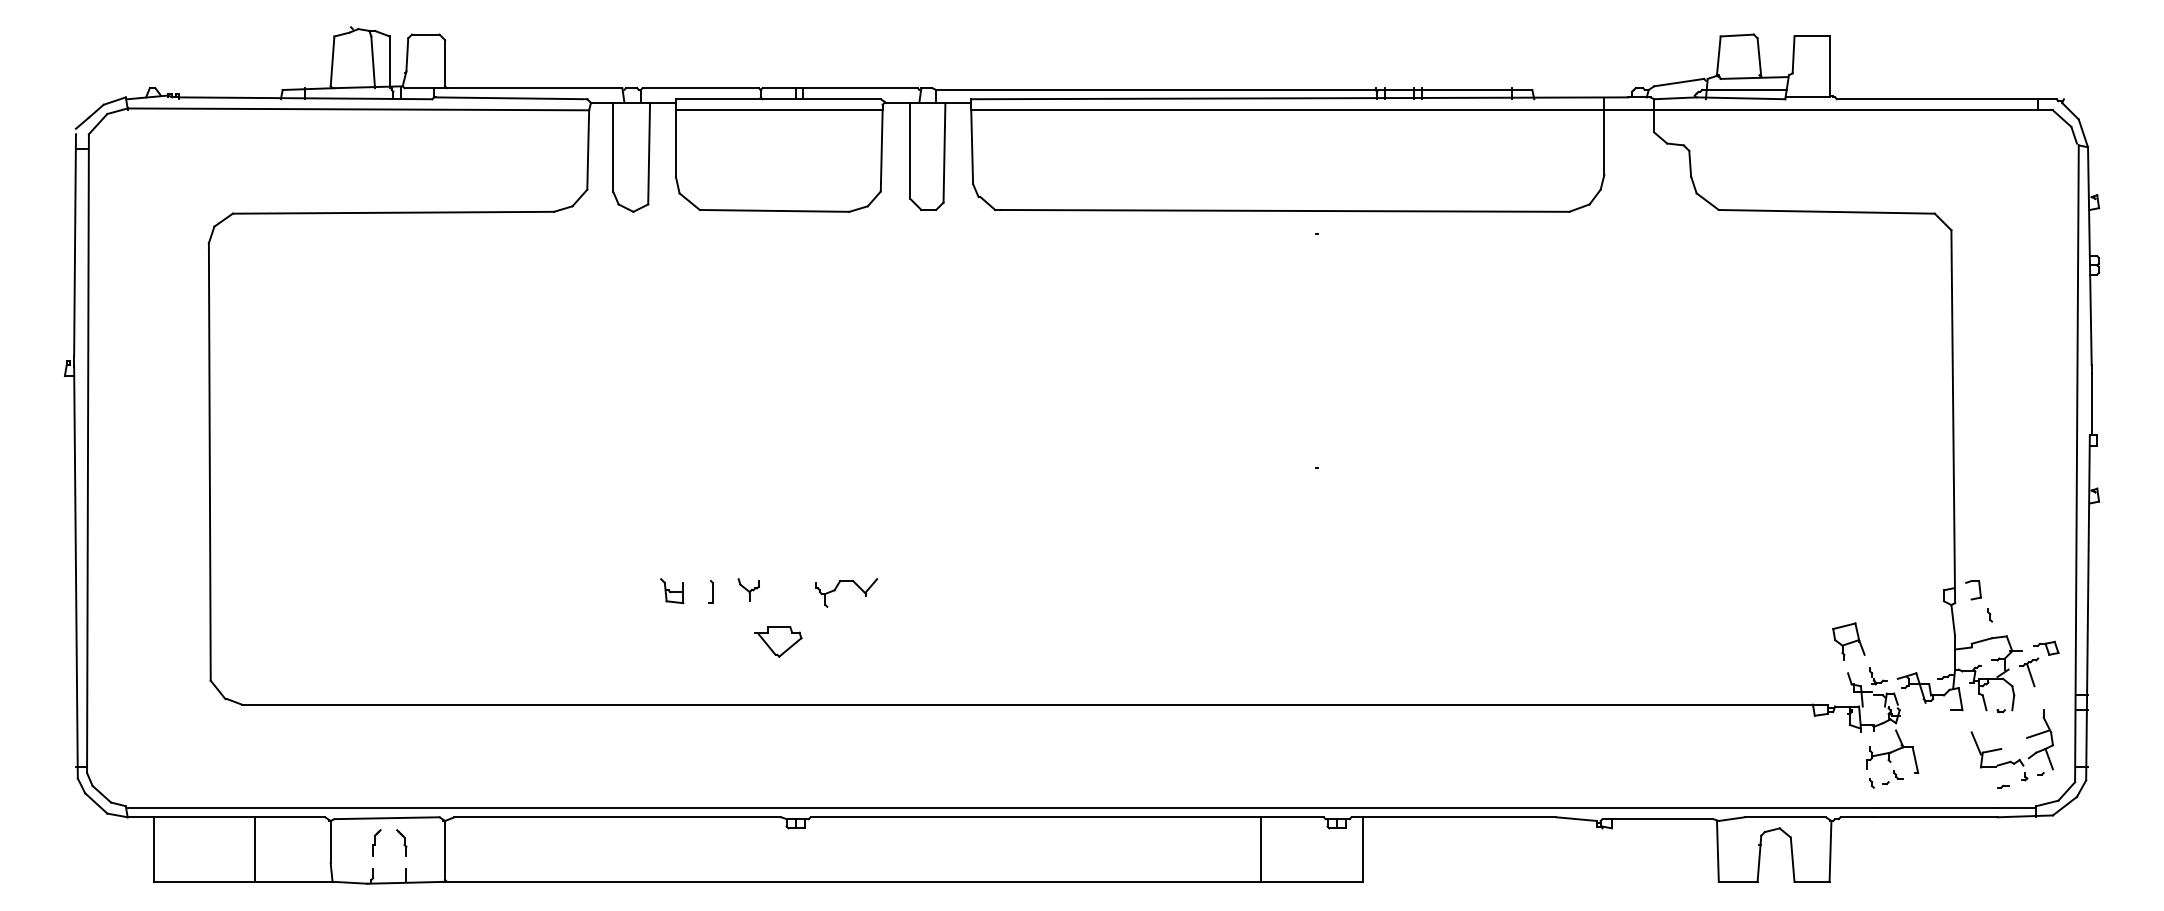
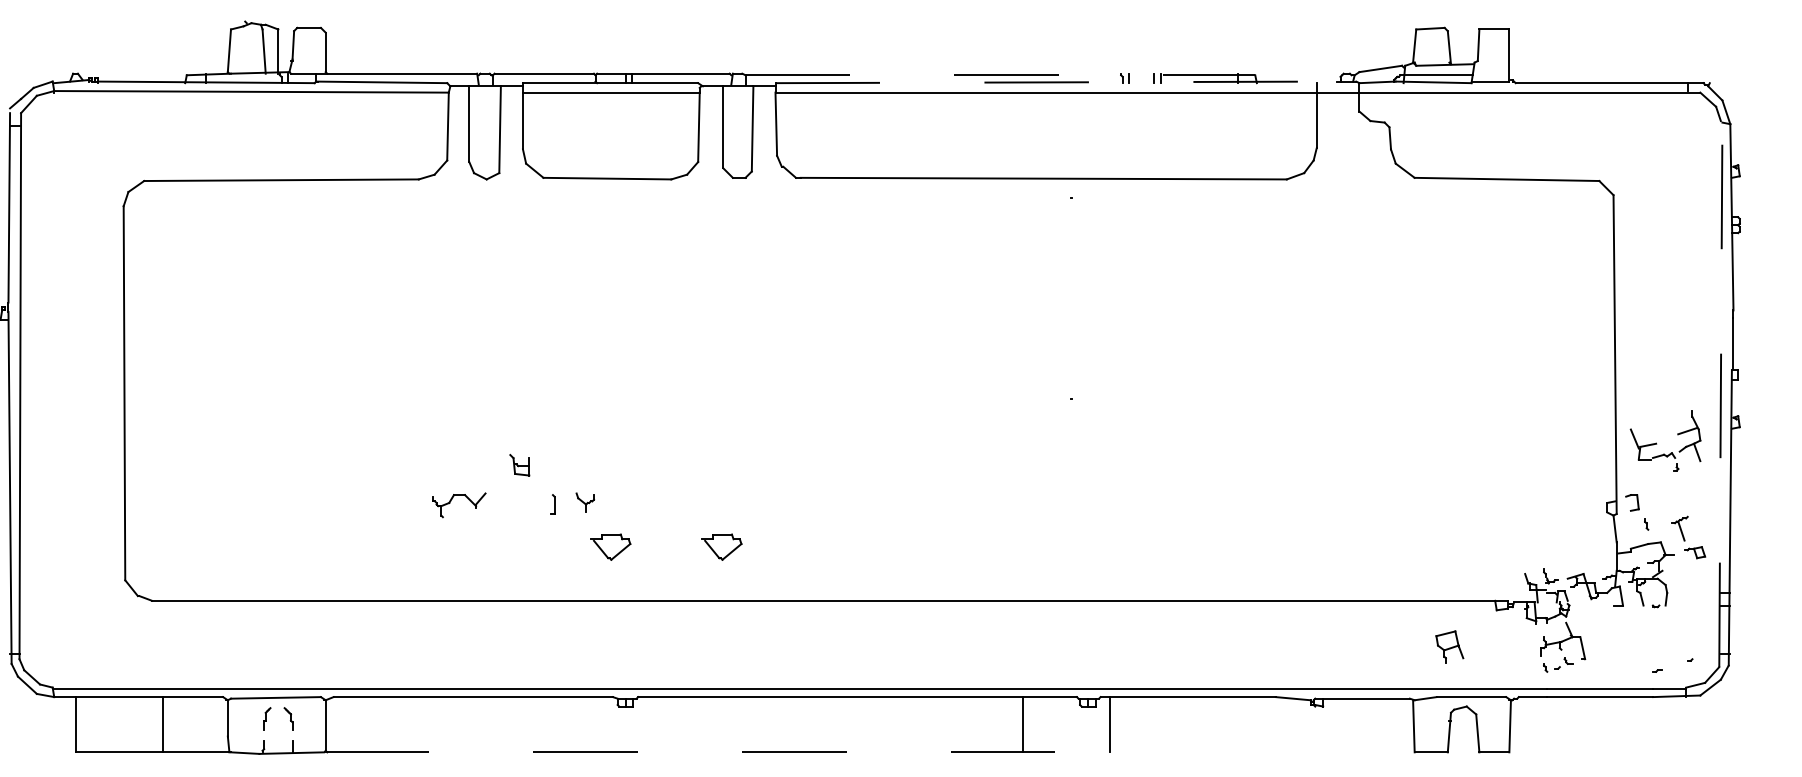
line: (1234, 90) -> (1000, 75), solid -> dashed
line: (1299, 98) -> (1056, 82), solid -> dashed
line: (2076, 463) -> (1720, 394), solid -> dashed
part: (837, 587) -> (451, 500), moved
part: (672, 591) -> (520, 465), moved
part: (908, 641) -> (721, 546), added
part: (1848, 641) -> (1449, 646), moved
part: (2029, 672) -> (1680, 528), moved
part: (2002, 748) -> (1657, 443), moved
line: (902, 881) -> (716, 751), solid -> dashed

